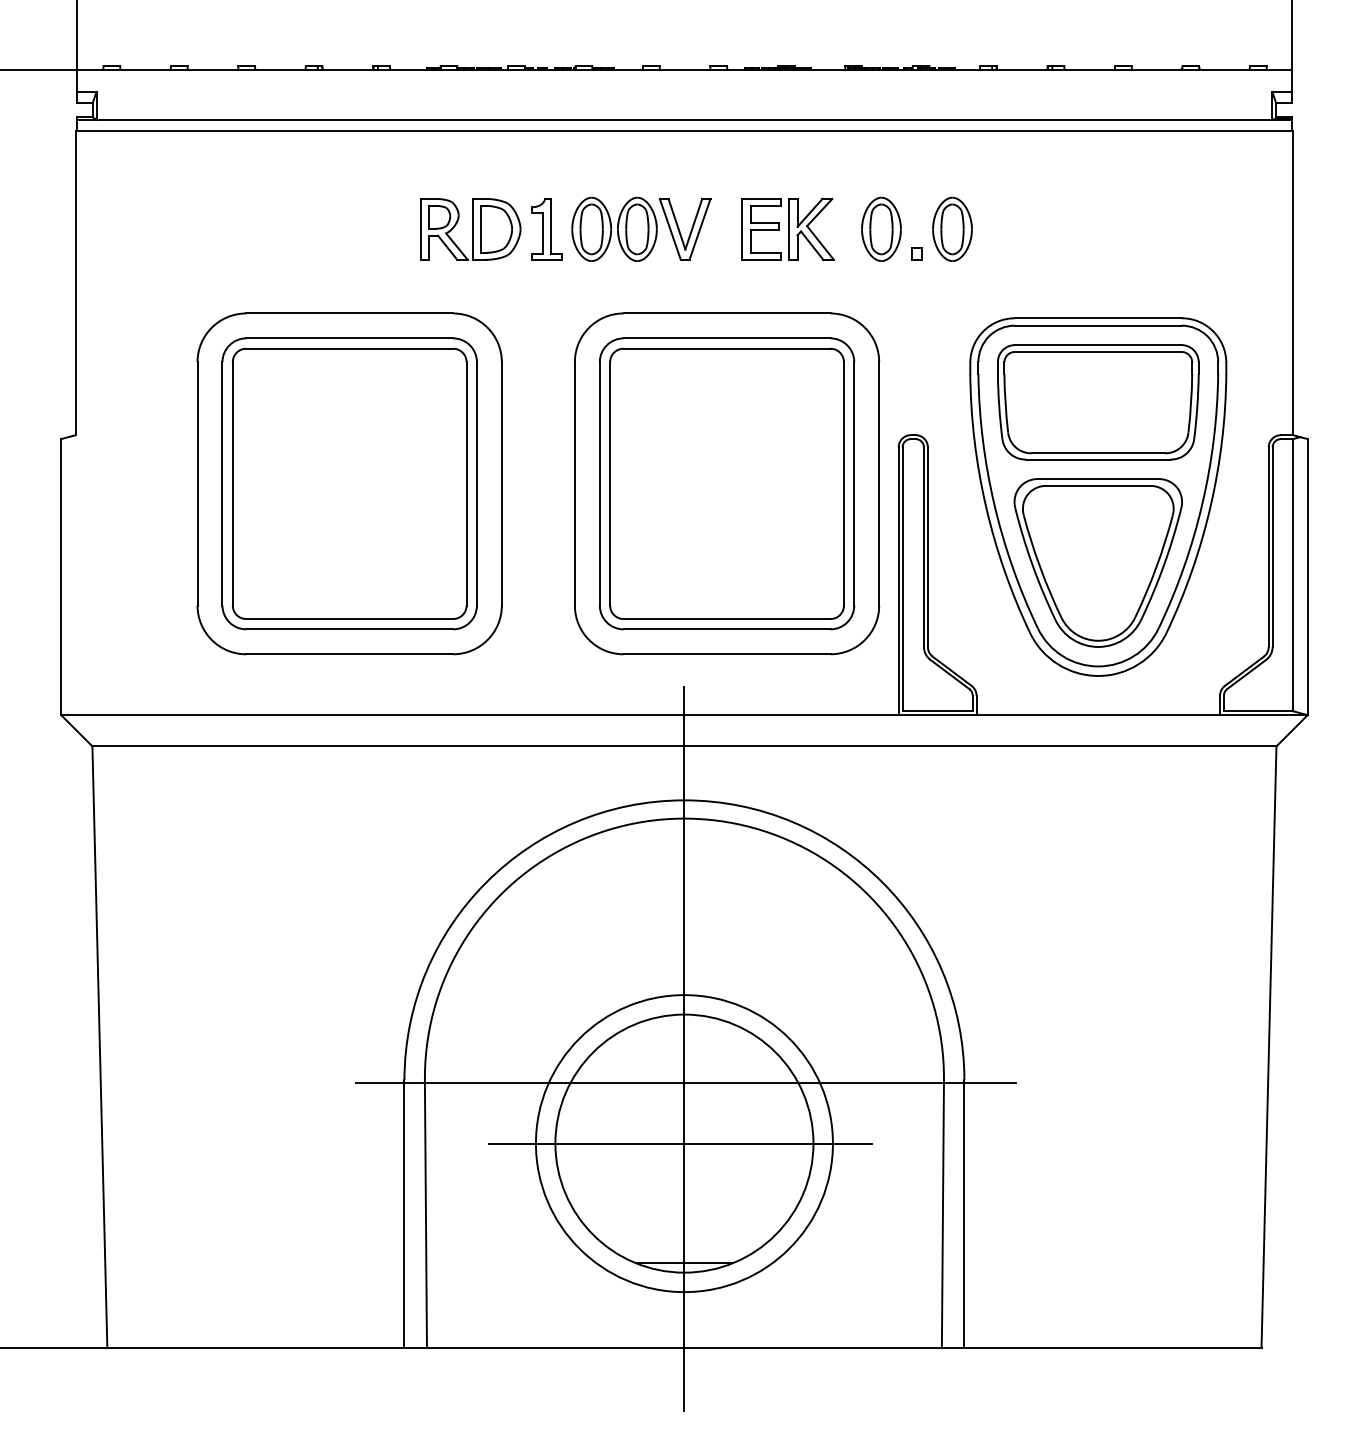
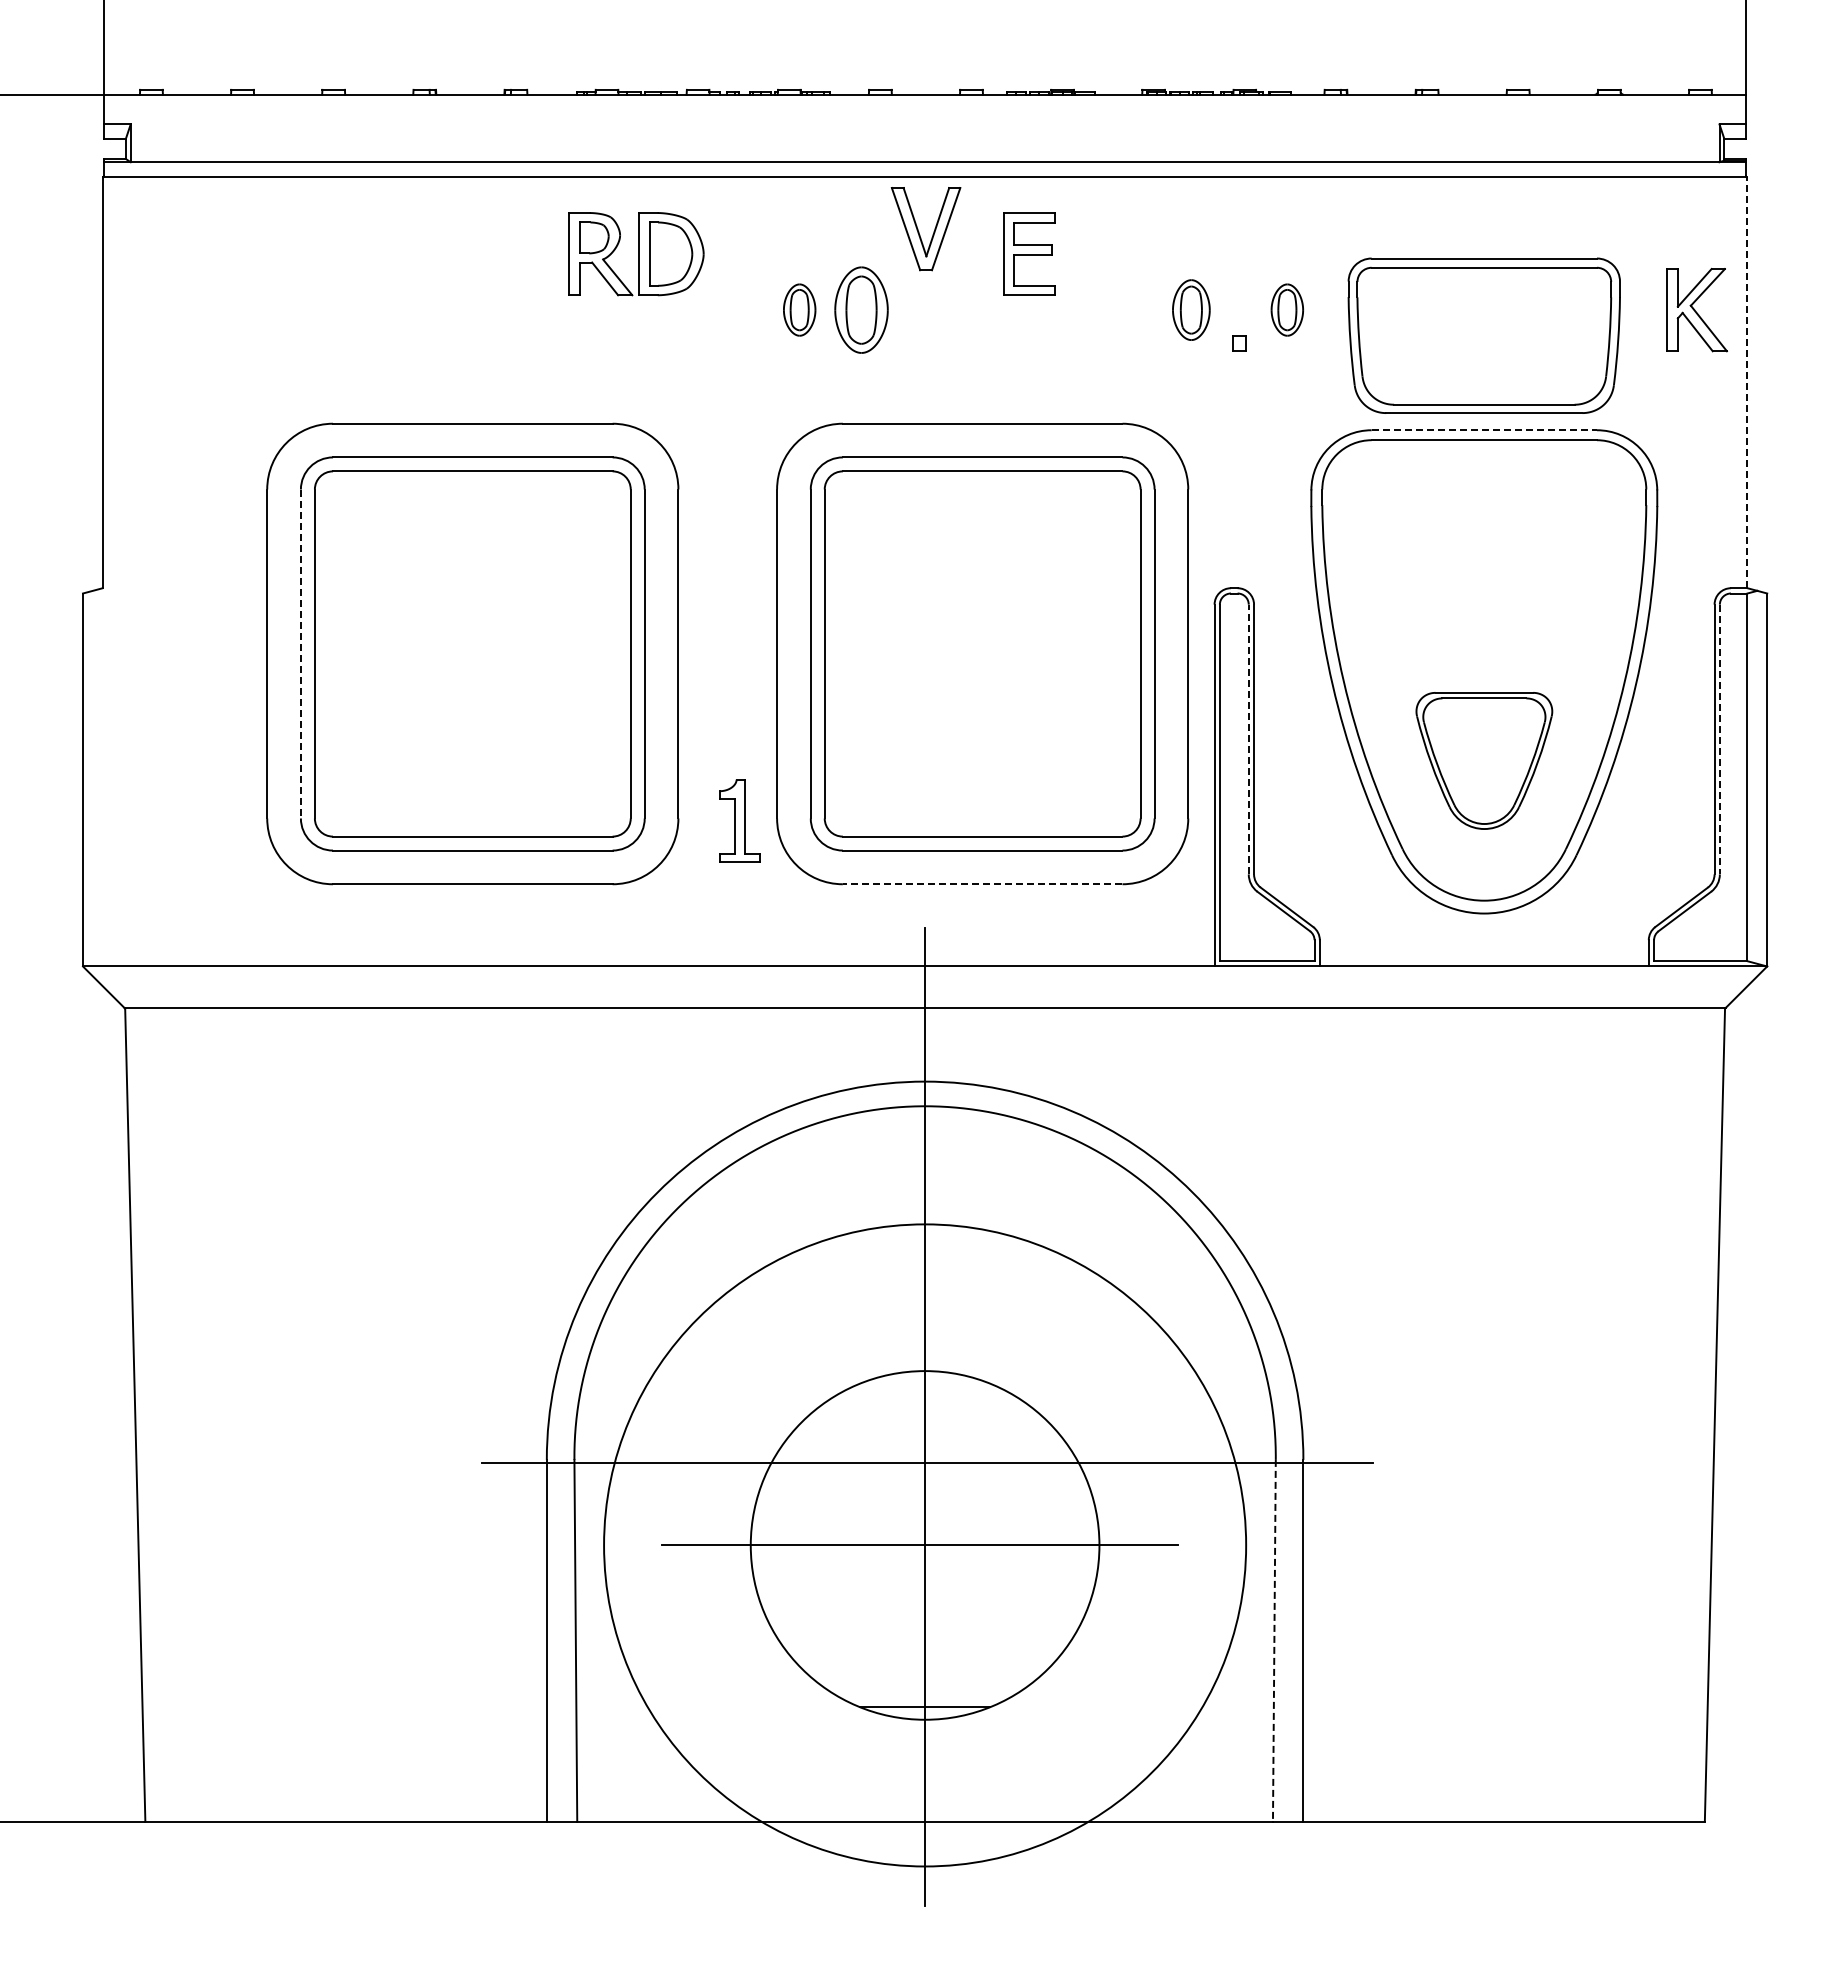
part: (547, 228) -> (739, 820), moved
part: (591, 228) -> (799, 309), size x0.6
part: (761, 228) -> (1029, 253), moved
part: (881, 228) -> (1191, 309), size x0.7
part: (952, 228) -> (1287, 309), size x0.6
part: (470, 229) -> (636, 254), moved
part: (811, 229) -> (1696, 310), moved
part: (680, 231) -> (919, 231), moved
line: (1293, 282) -> (1747, 382), solid -> dashed
line: (1098, 318) -> (1484, 430), solid -> dashed
part: (1097, 402) -> (1483, 335), moved
line: (222, 484) -> (300, 654), solid -> dashed
line: (923, 547) -> (1248, 739), solid -> dashed
line: (1272, 547) -> (1719, 739), solid -> dashed
part: (1098, 562) -> (1484, 760), size x0.6
line: (726, 654) -> (982, 884), solid -> dashed
circle: (683, 1143) -> (924, 1545), size x1.6
line: (943, 1213) -> (1274, 1640), solid -> dashed

